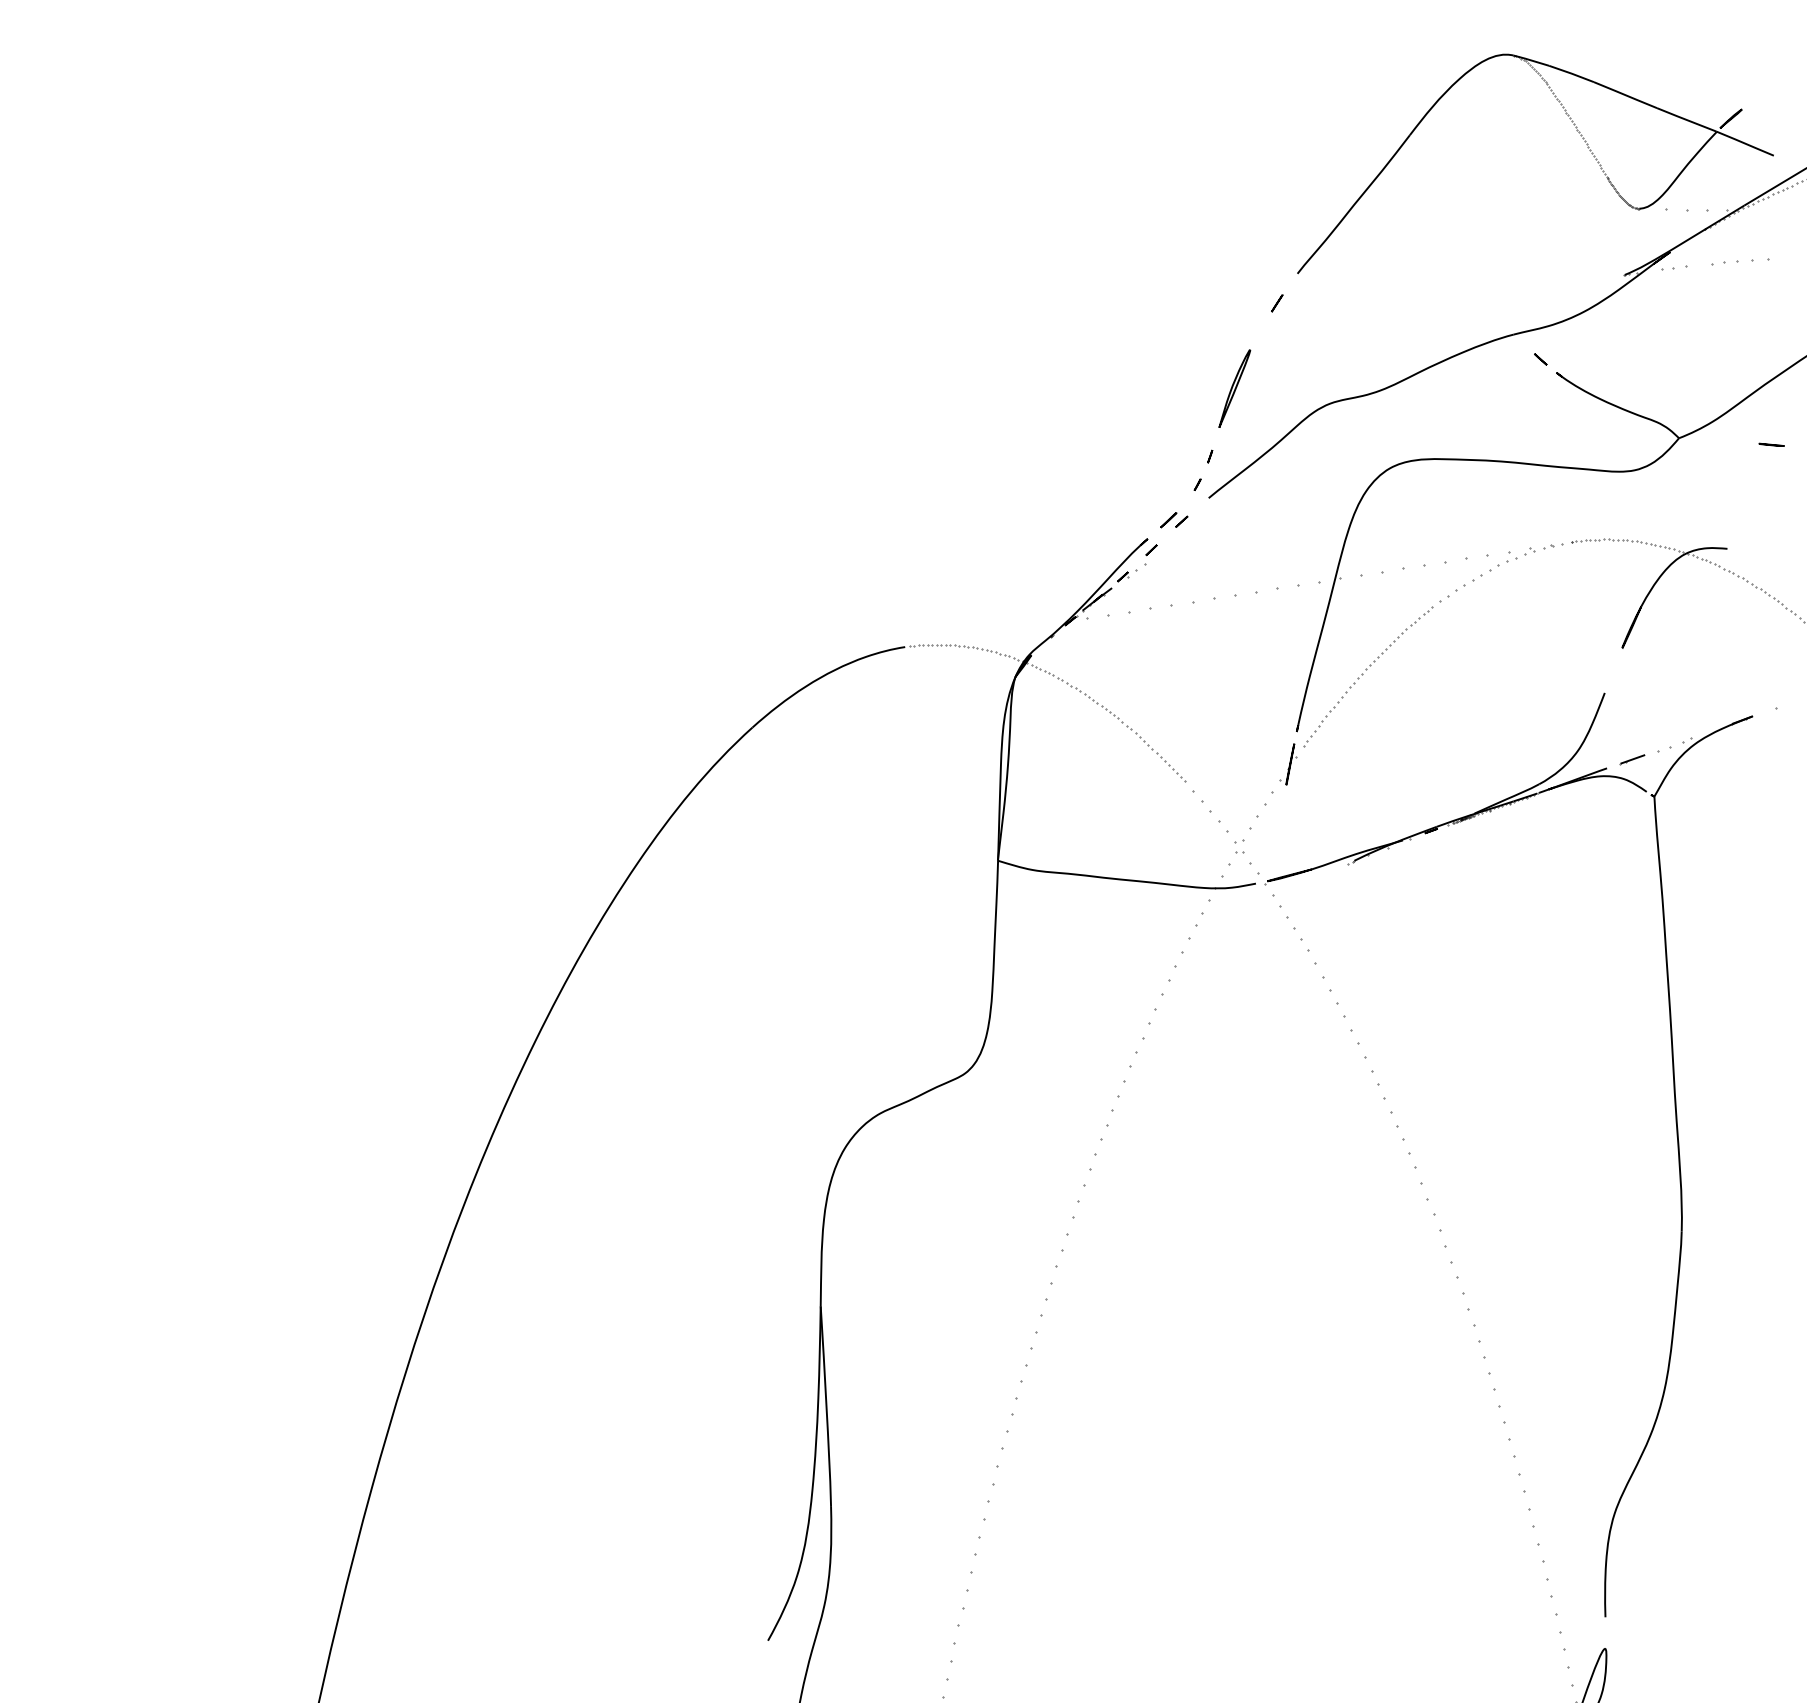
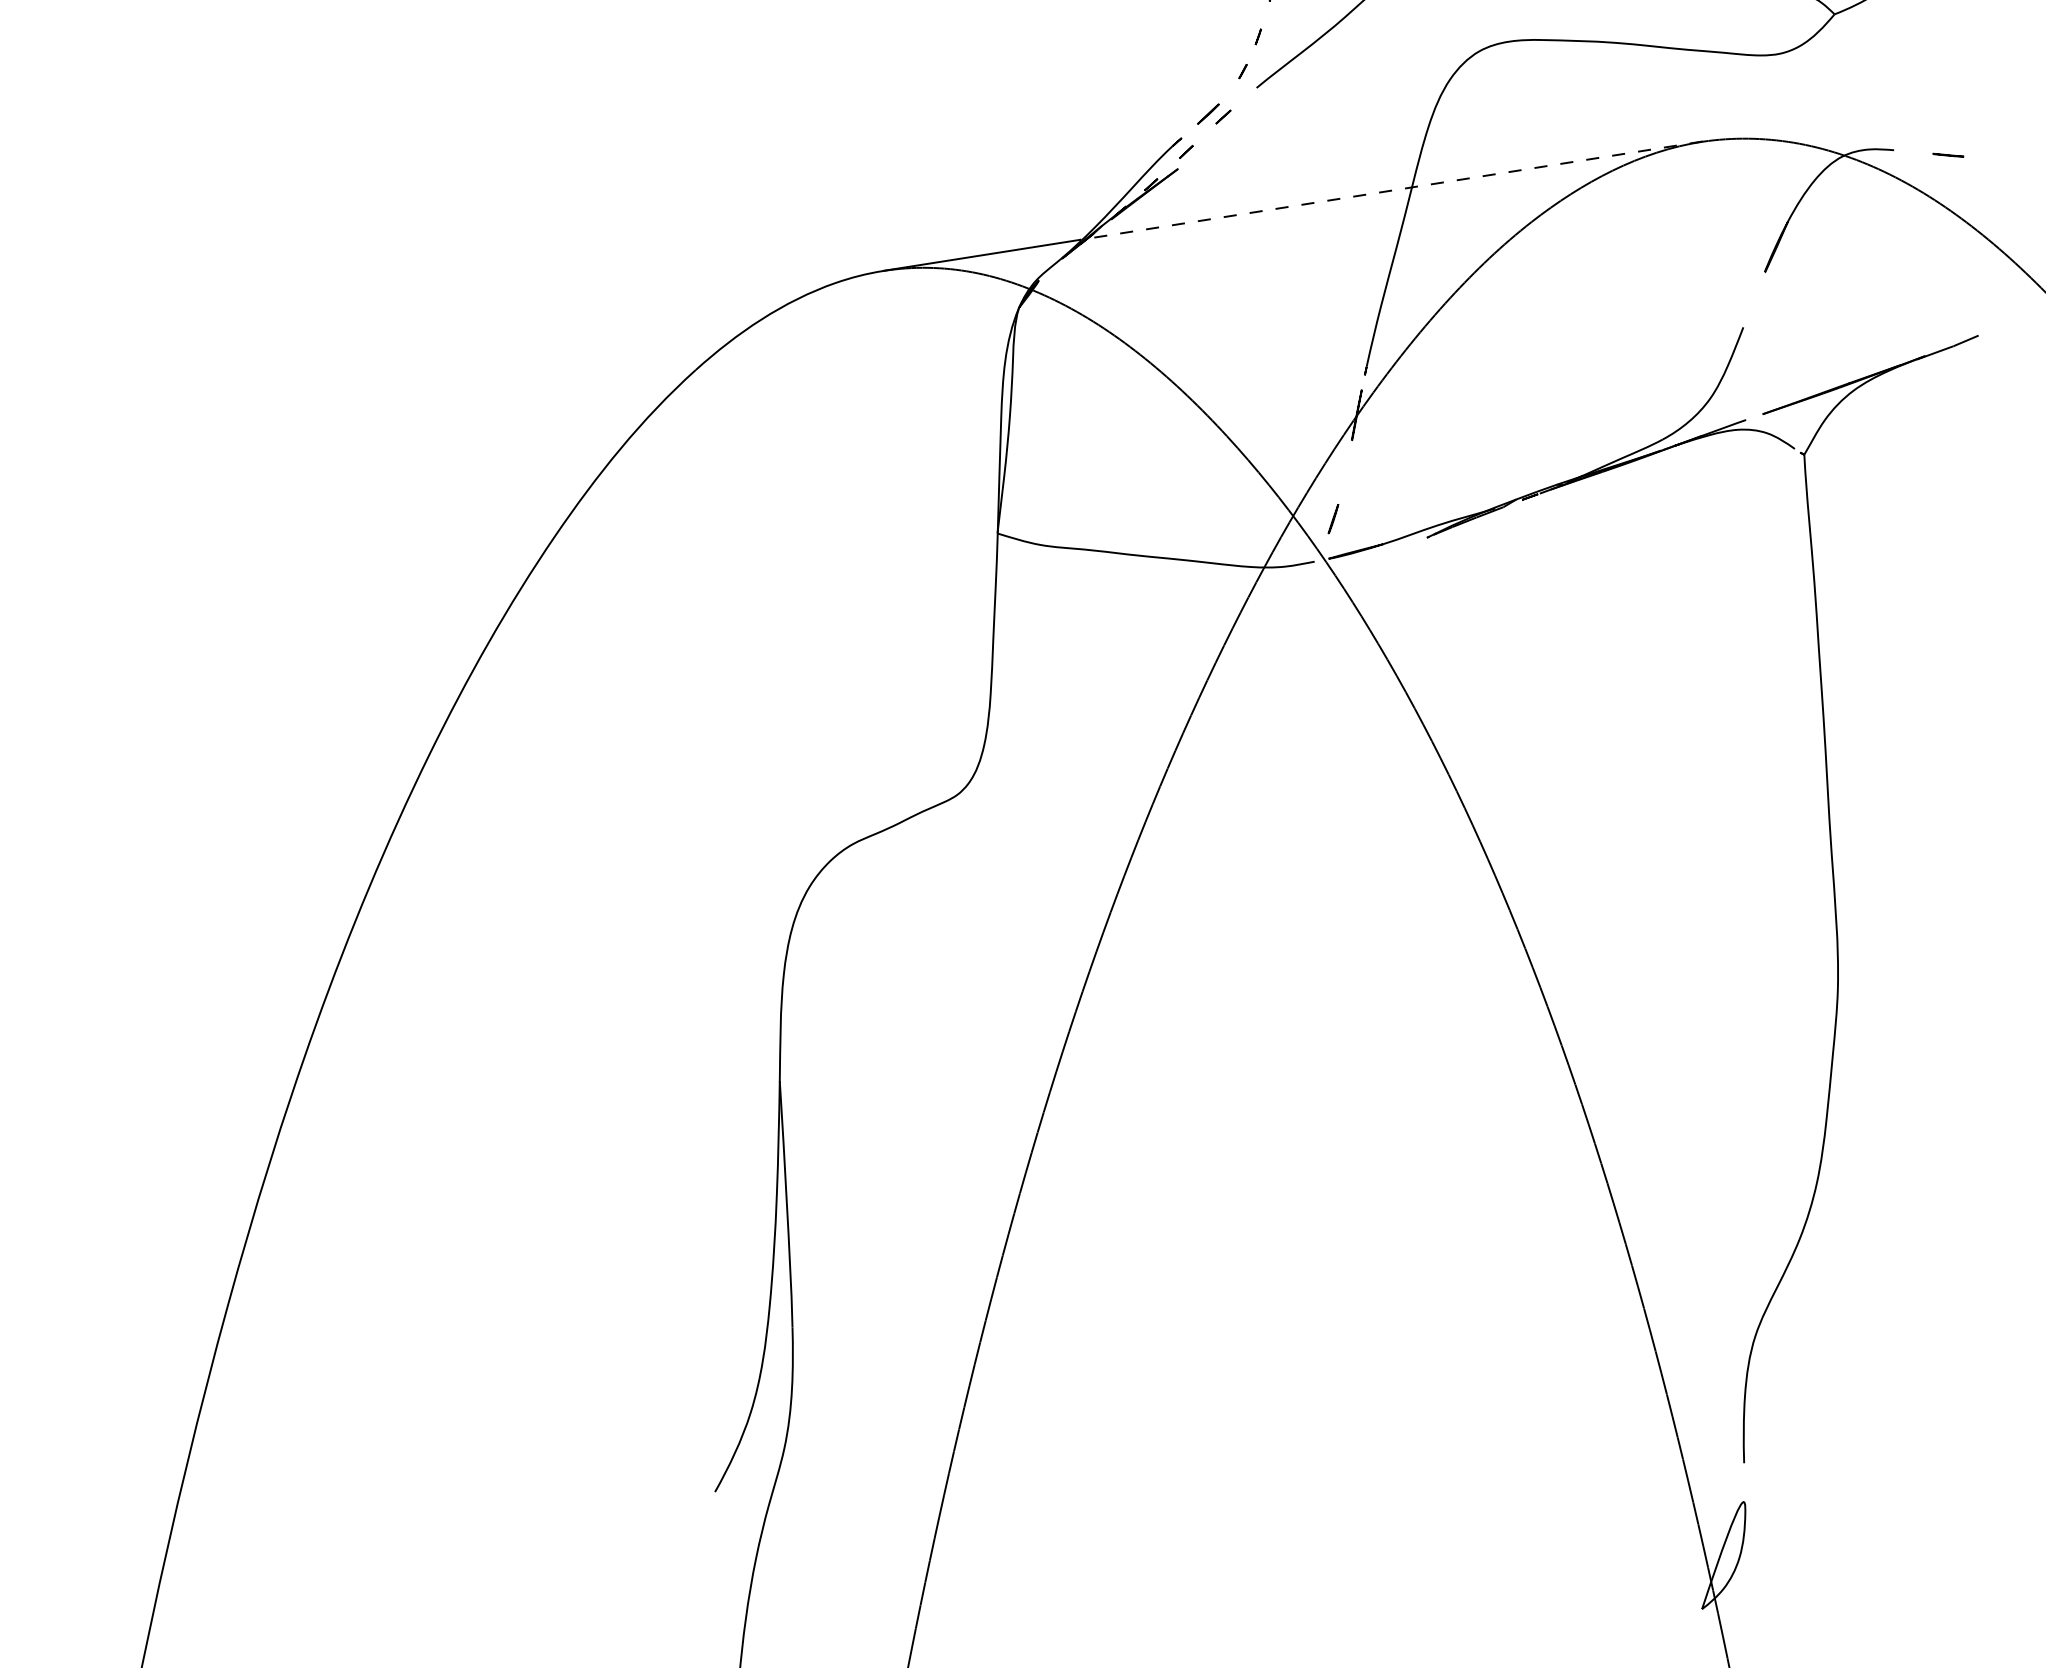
line: (1771, 444) -> (1948, 154), moved
line: (984, 633) -> (981, 254), added
line: (1271, 848) -> (1333, 518), added

